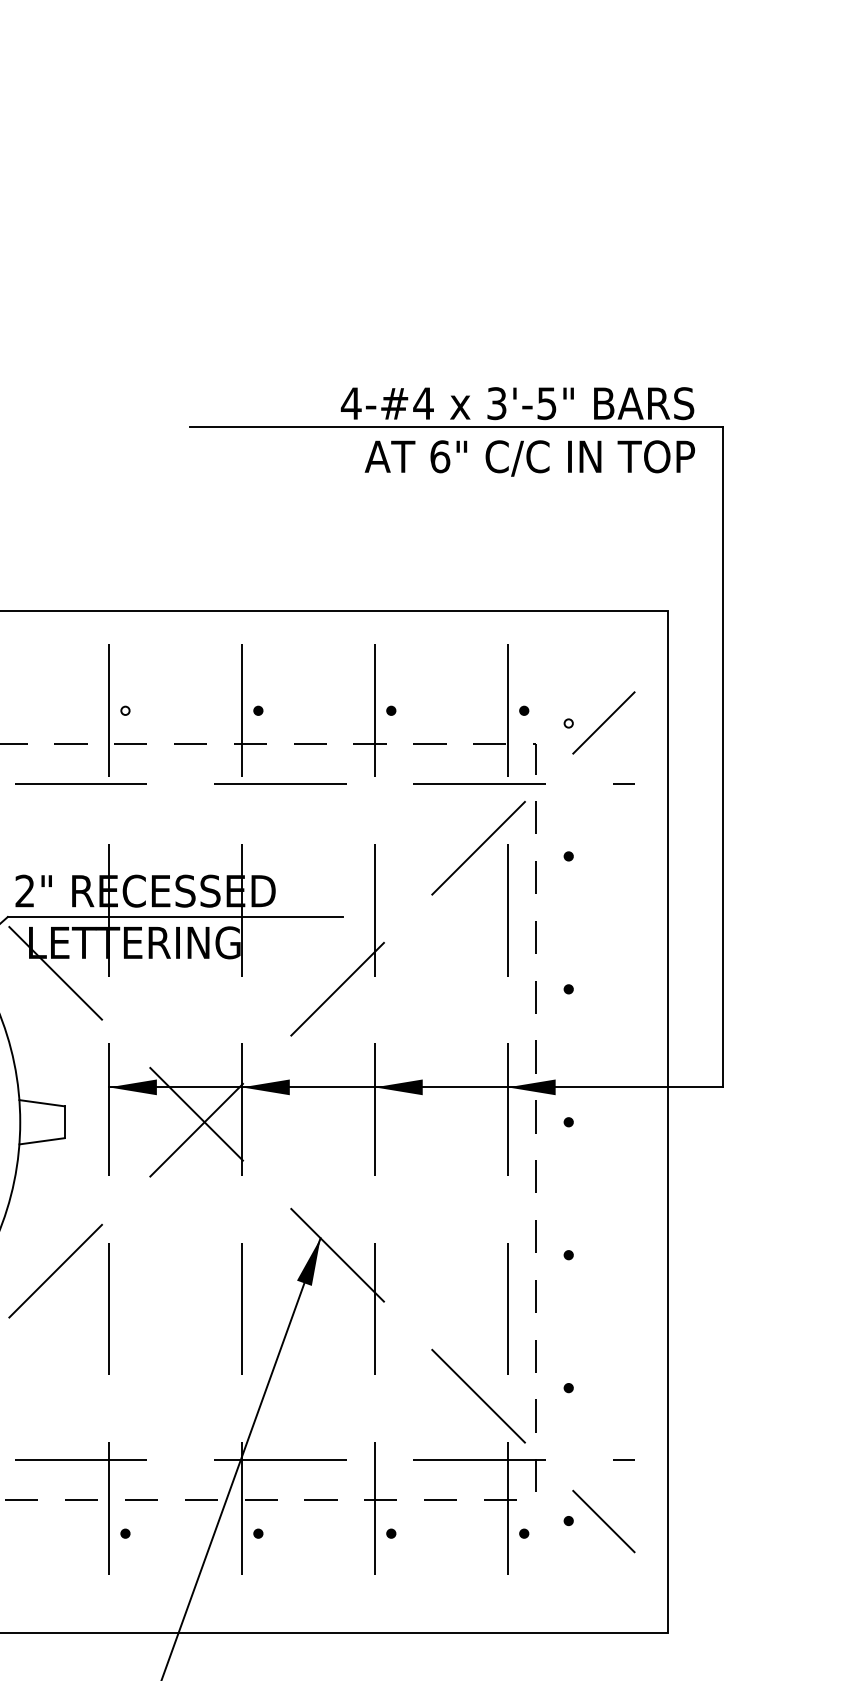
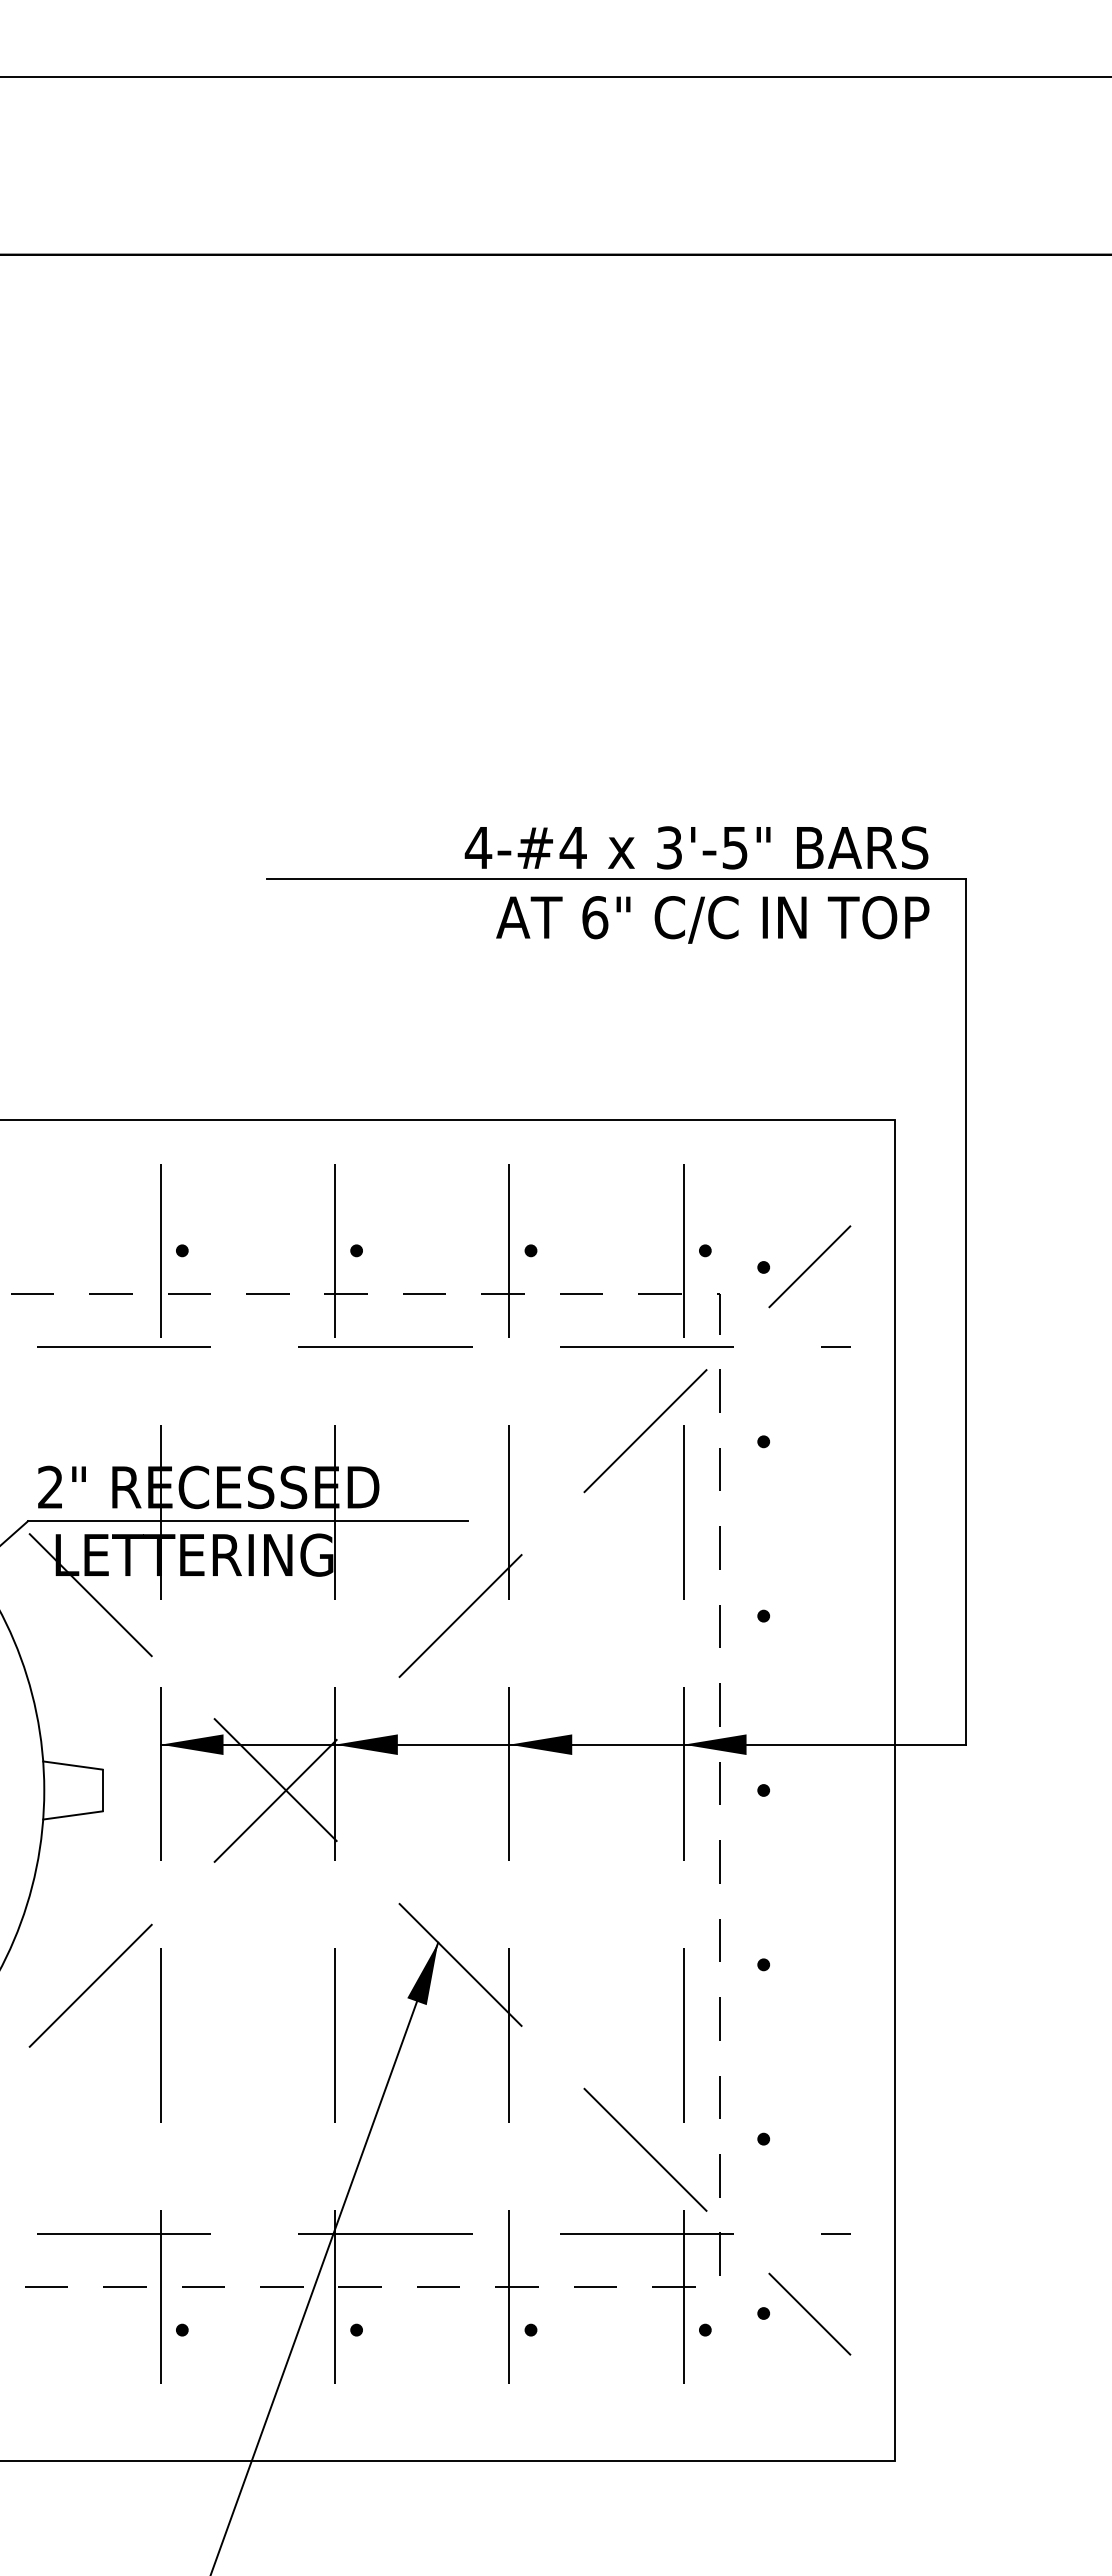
fill: (124, 710) -> (181, 1250), added
fill: (568, 723) -> (763, 1267), added

